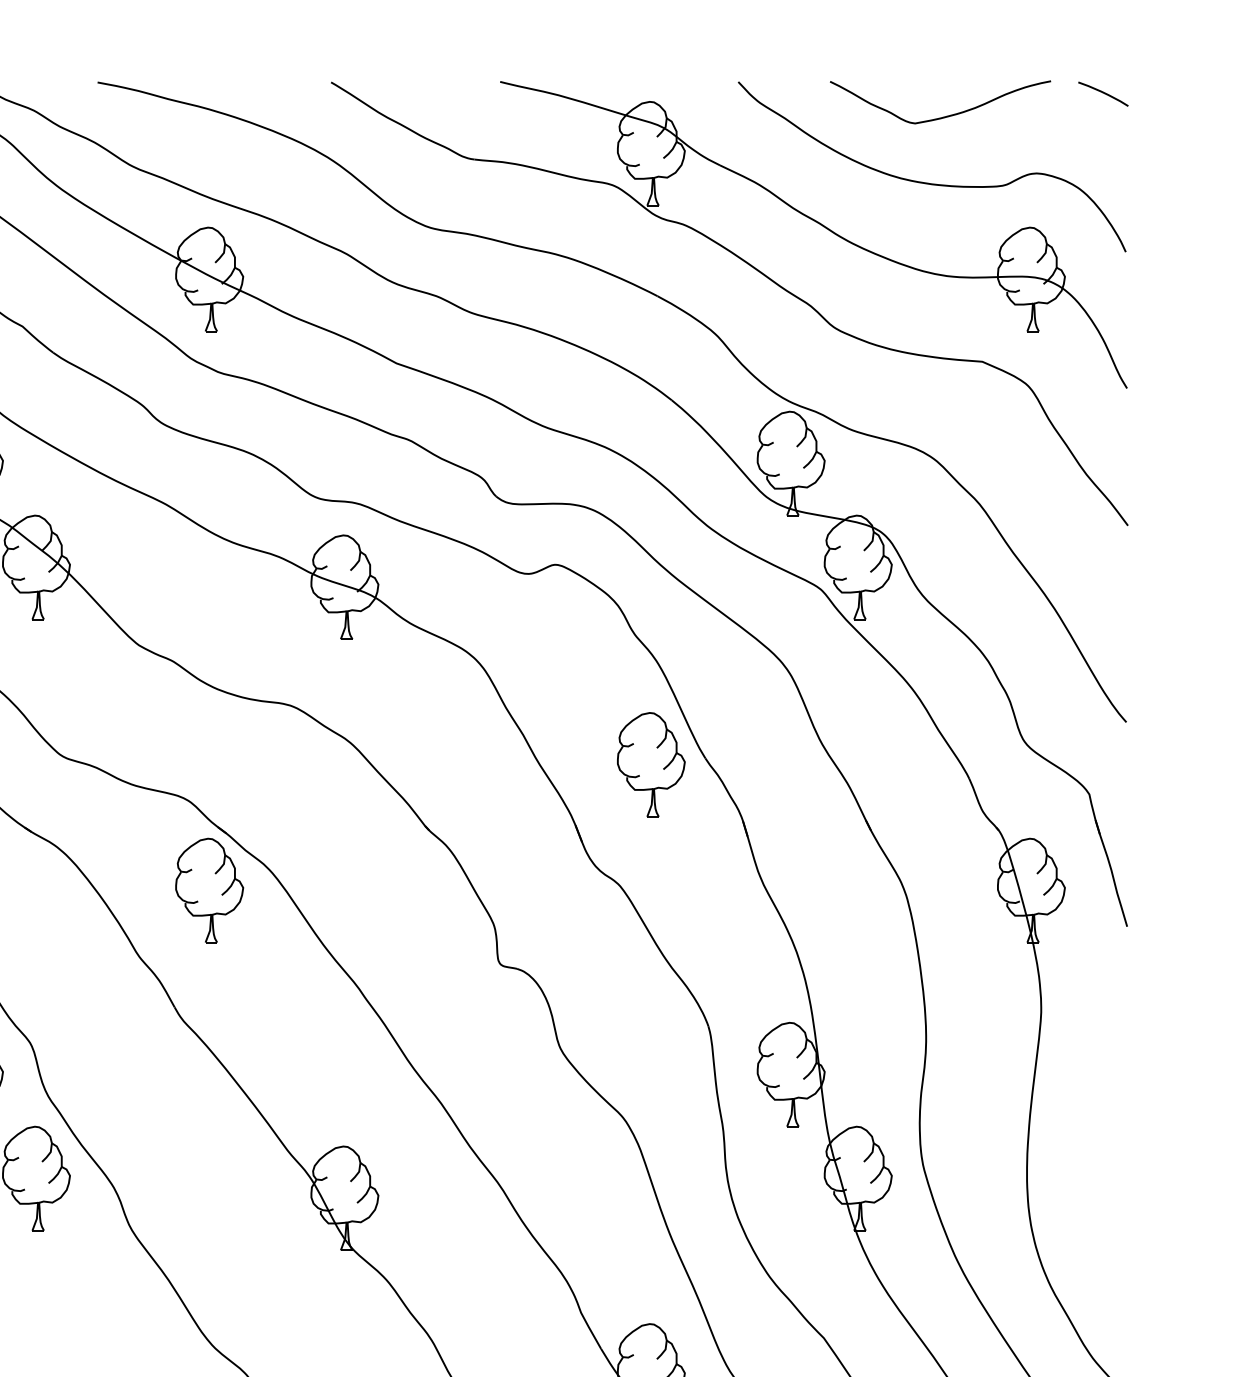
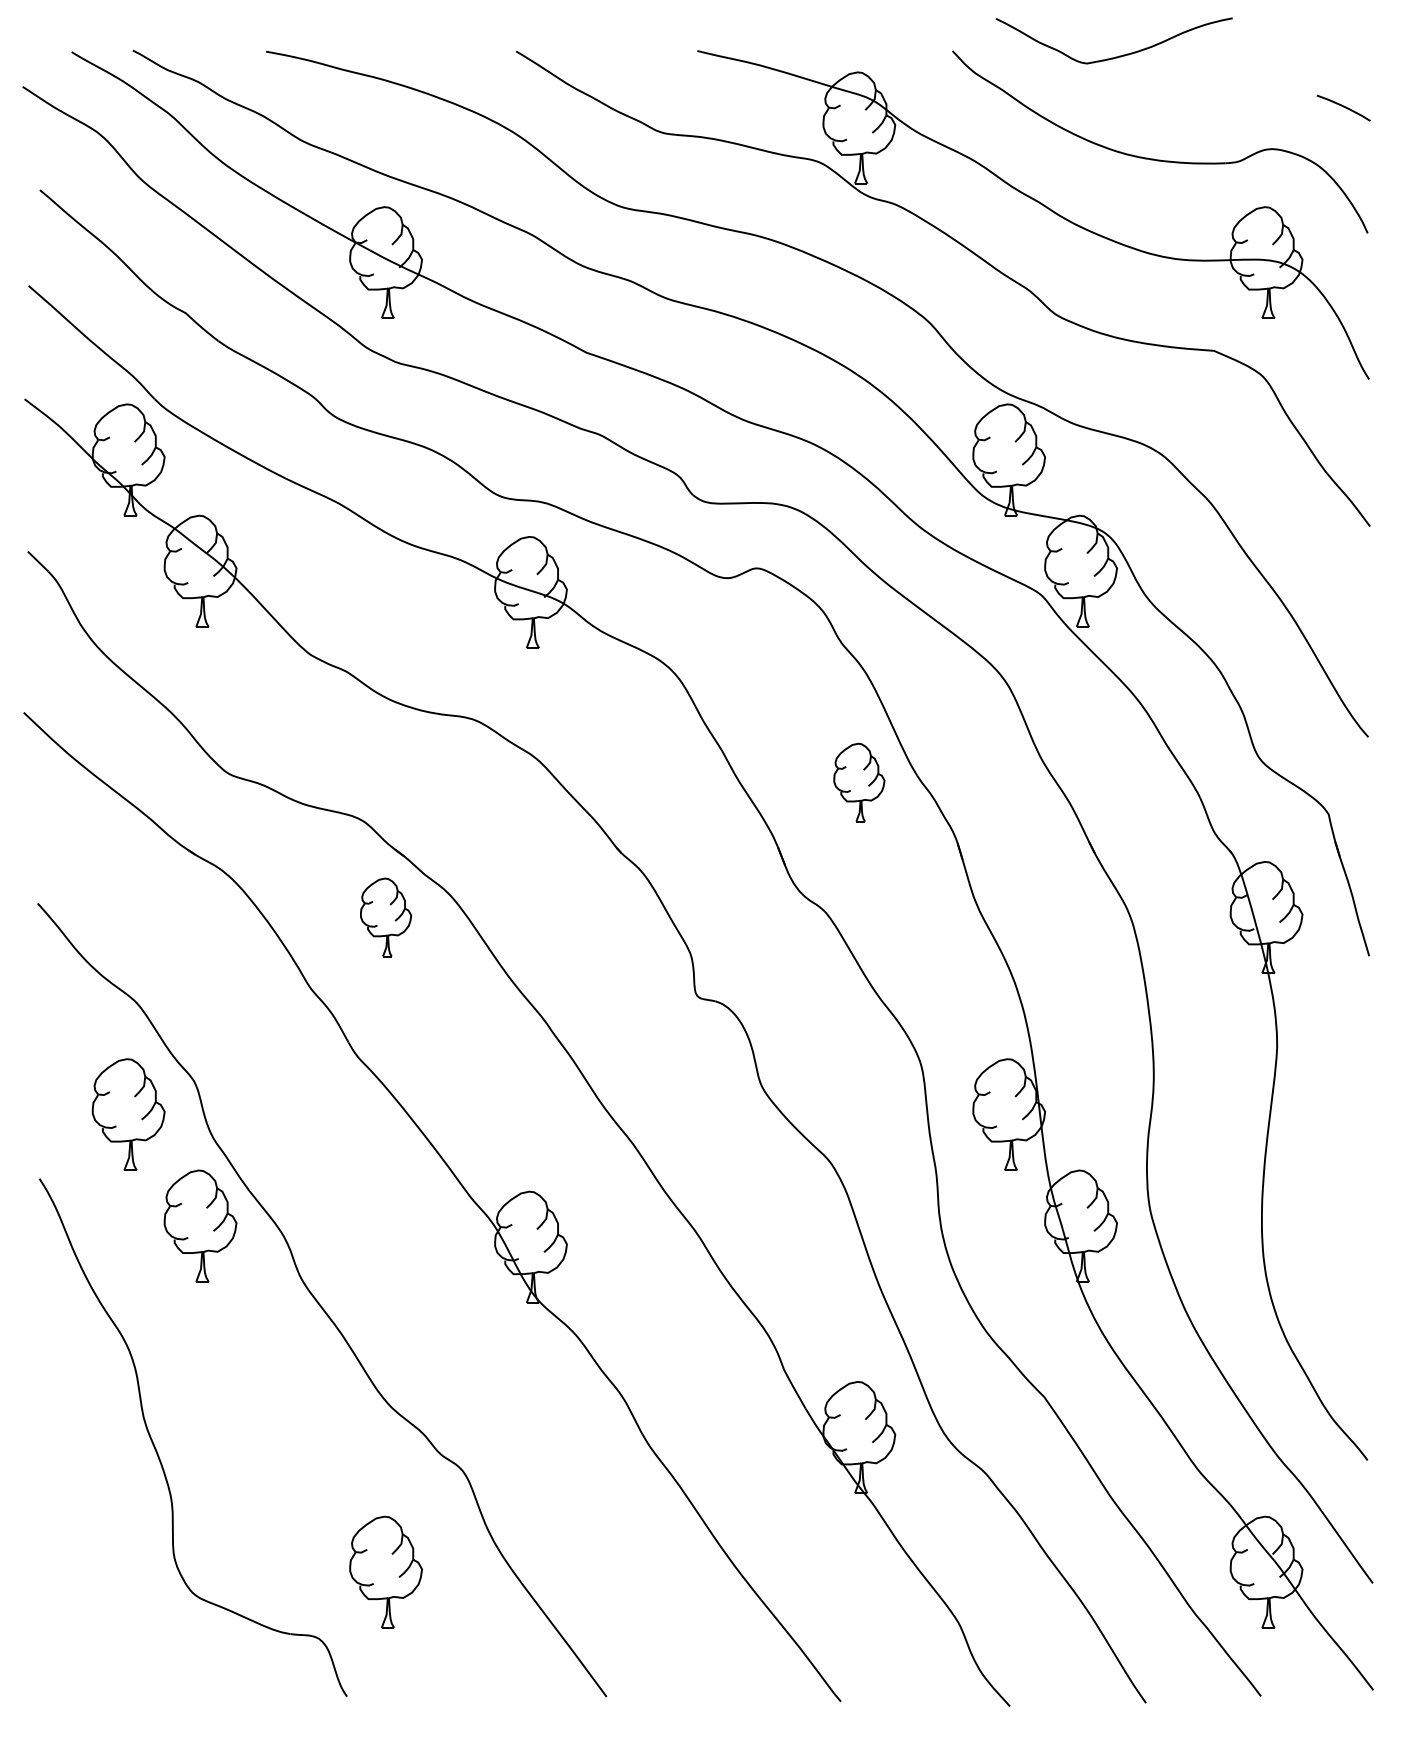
curve: (1103, 93) -> (1343, 107), moved
curve: (941, 116) -> (1115, 56), moved
part: (651, 764) -> (859, 782), size x0.7
part: (209, 890) -> (385, 917), size x0.7

